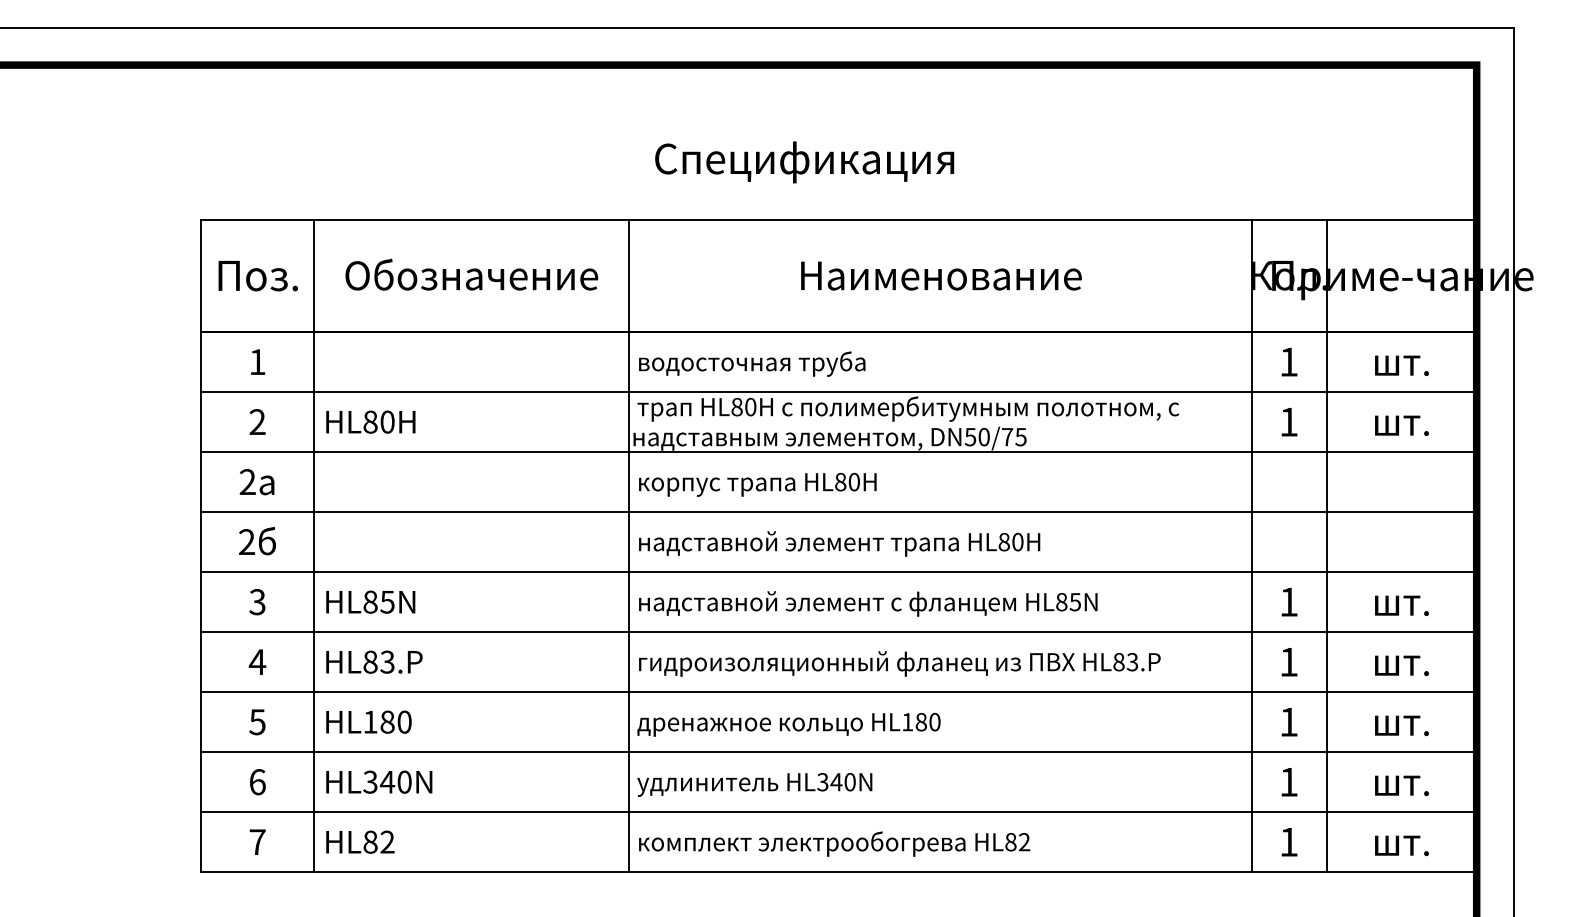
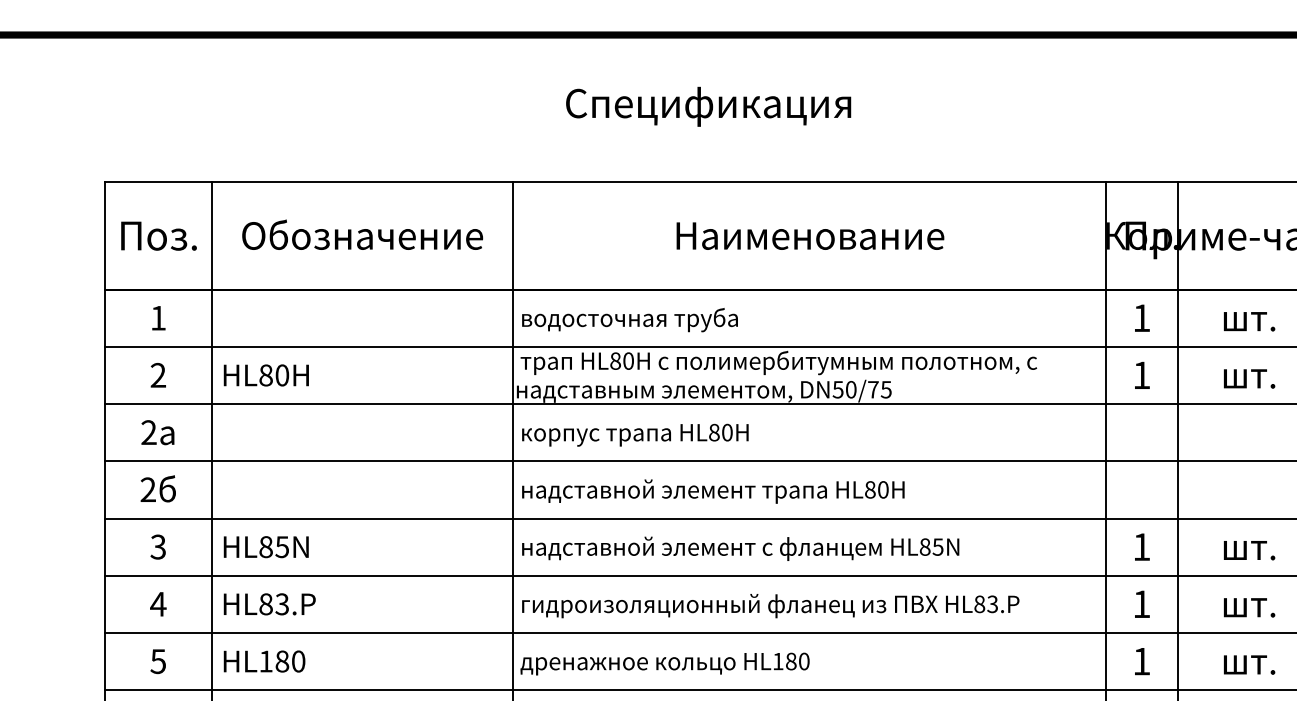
text: (804, 162) -> (708, 106), moved

